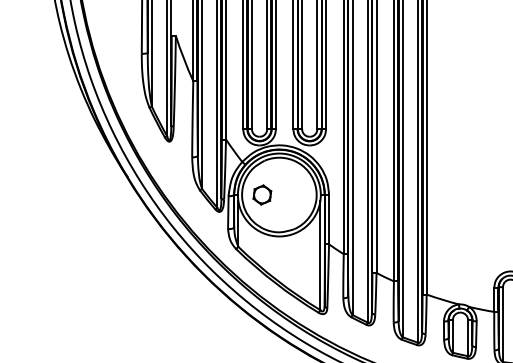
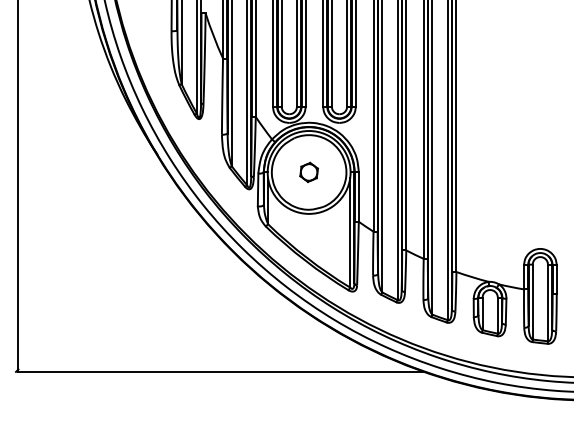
part: (261, 194) -> (308, 171), moved

